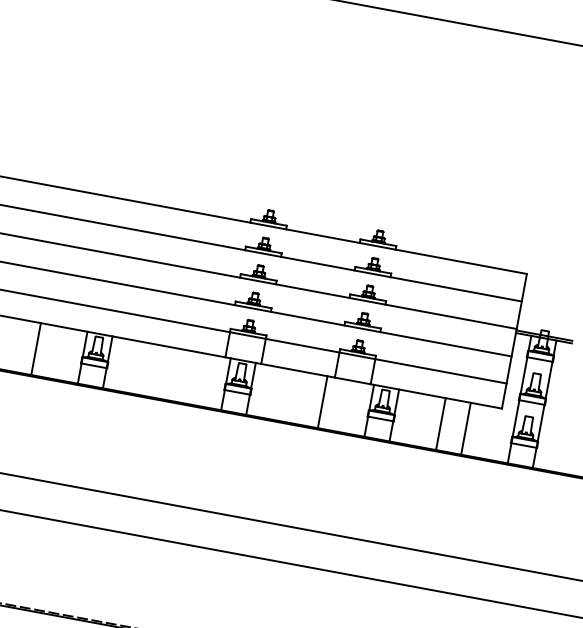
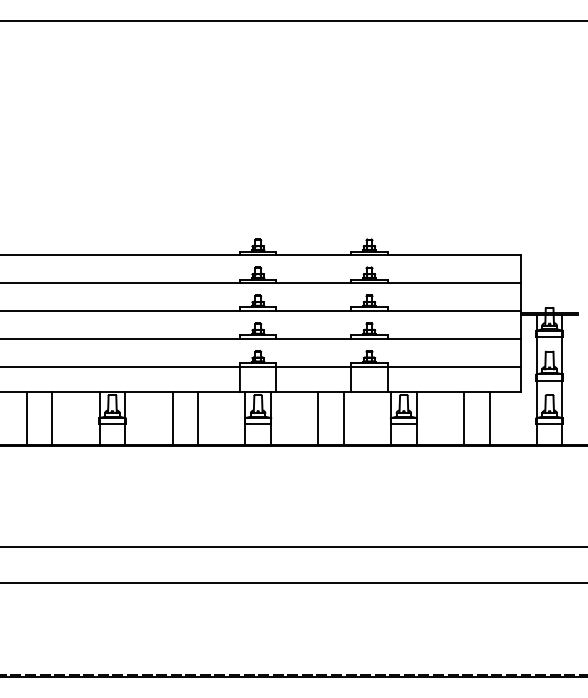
line: (10, 344) -> (26, 418), added
line: (154, 370) -> (172, 418), added
line: (179, 375) -> (198, 418), added
line: (297, 397) -> (318, 418), added

